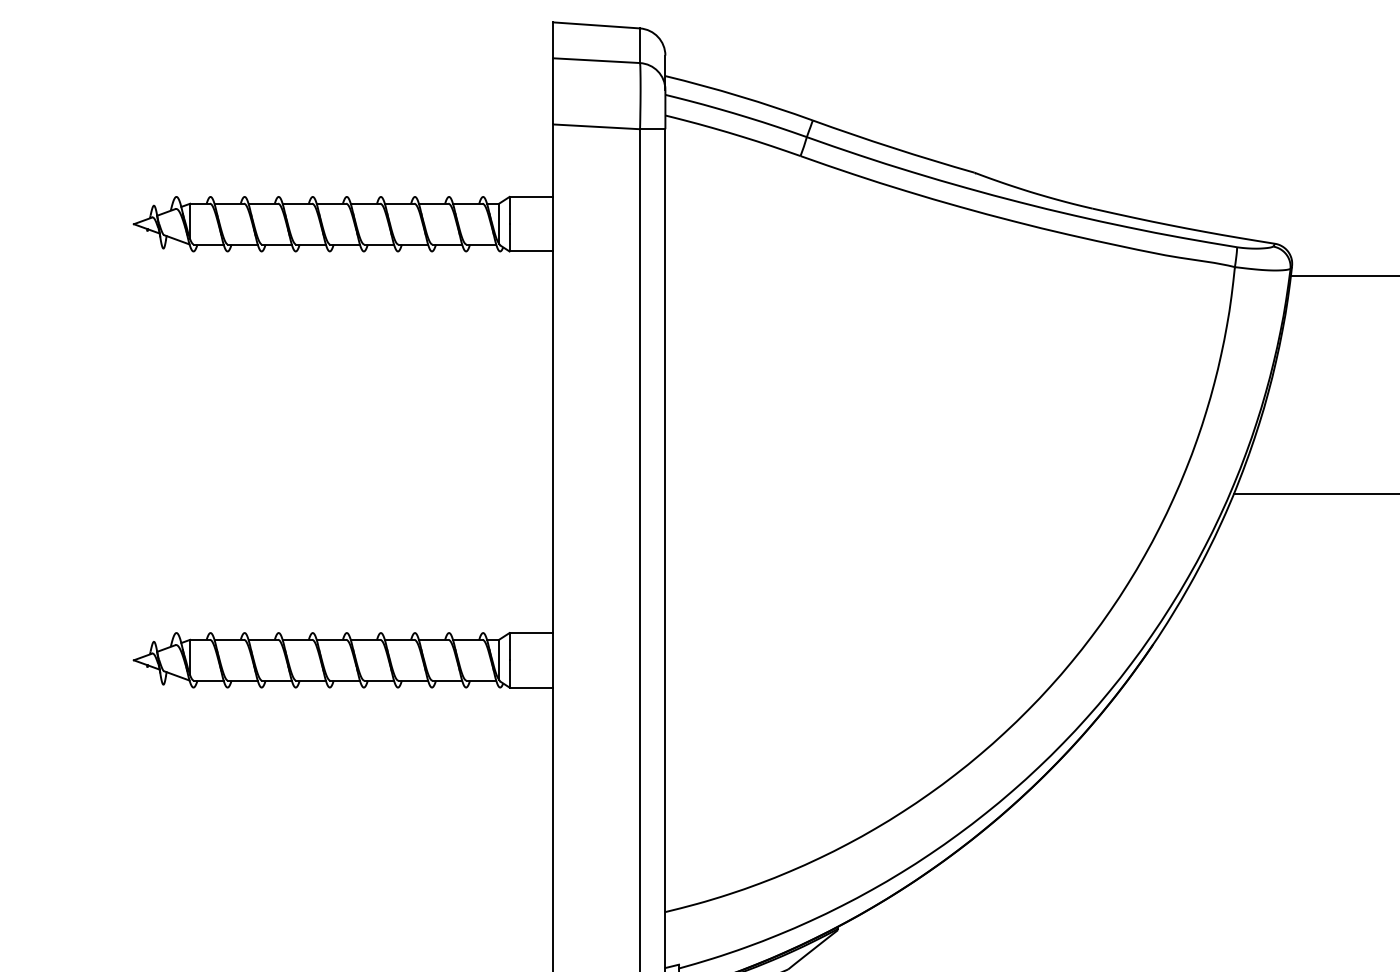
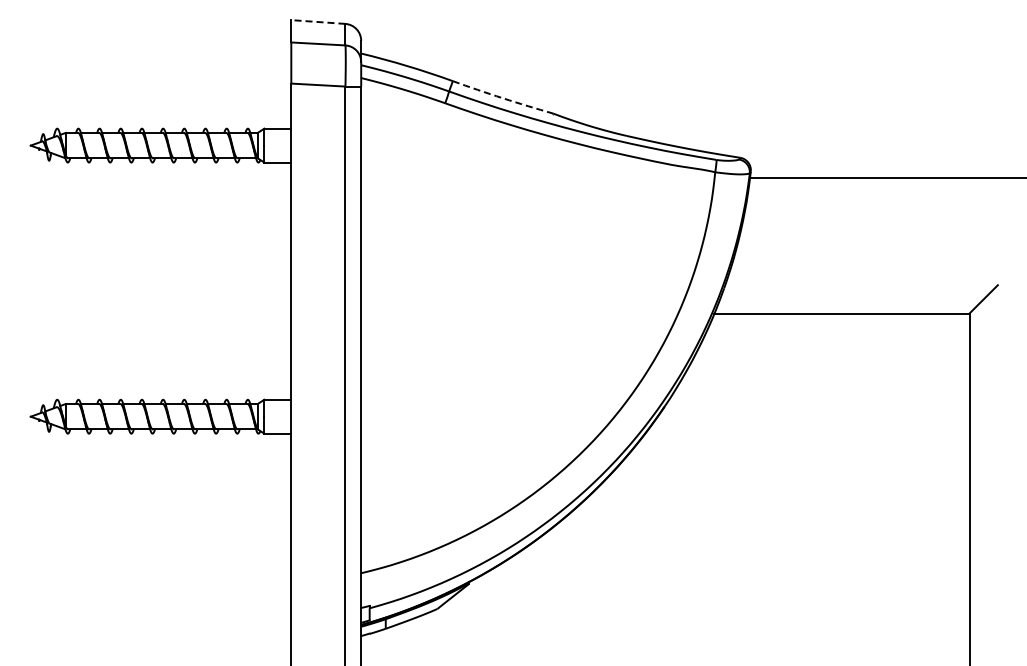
line: (595, 26) -> (317, 22), solid -> dashed
arc: (892, 148) -> (502, 98), solid -> dashed

